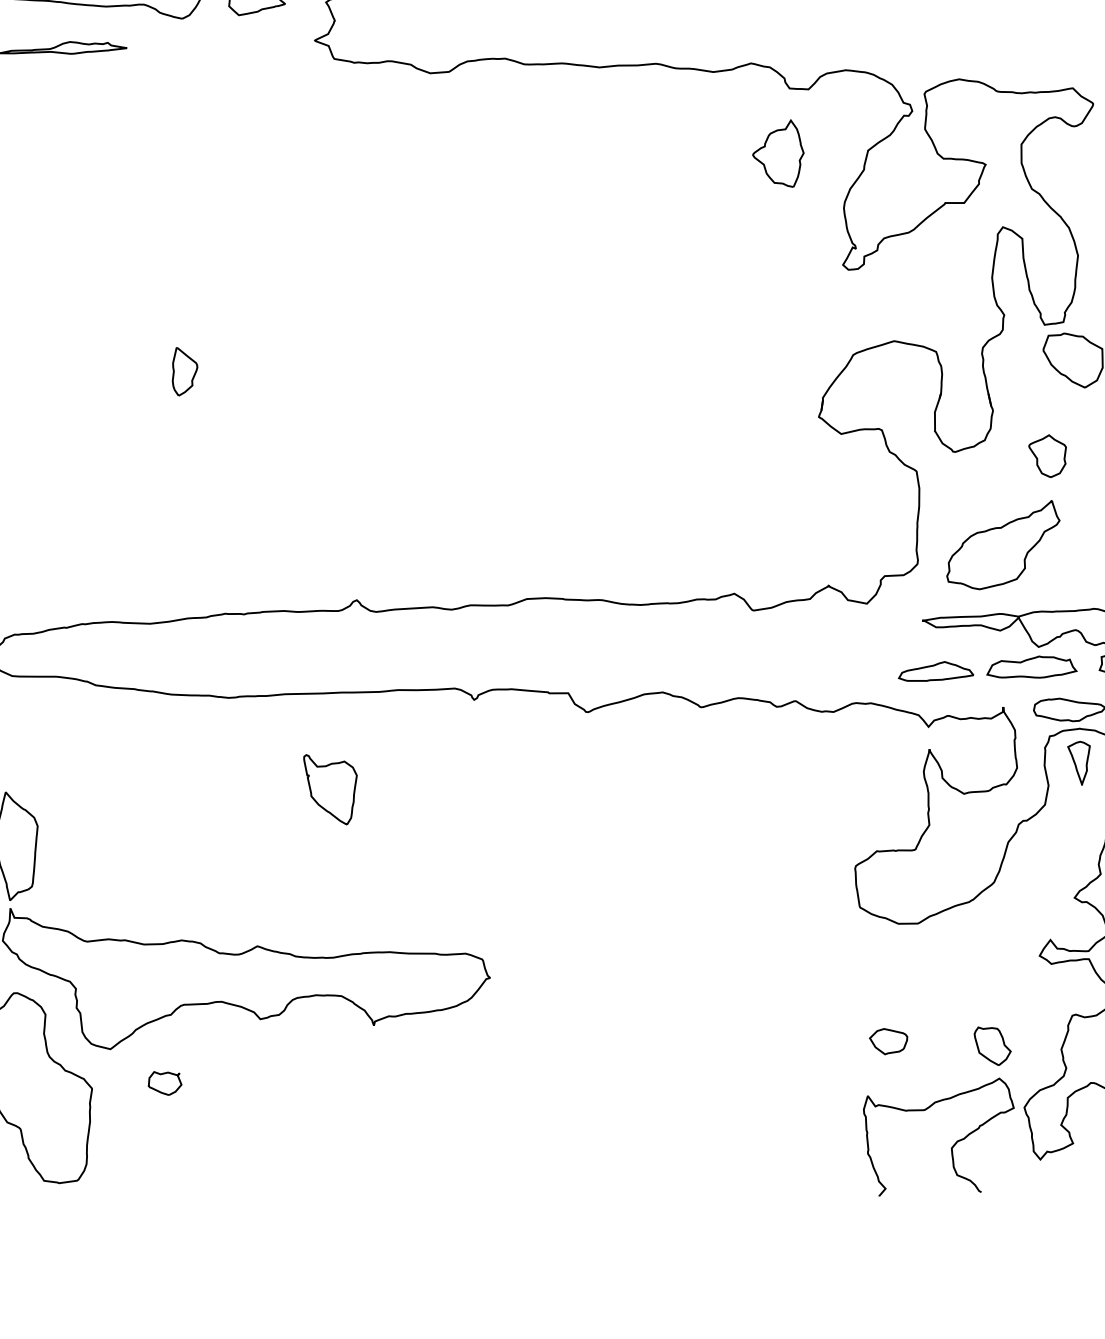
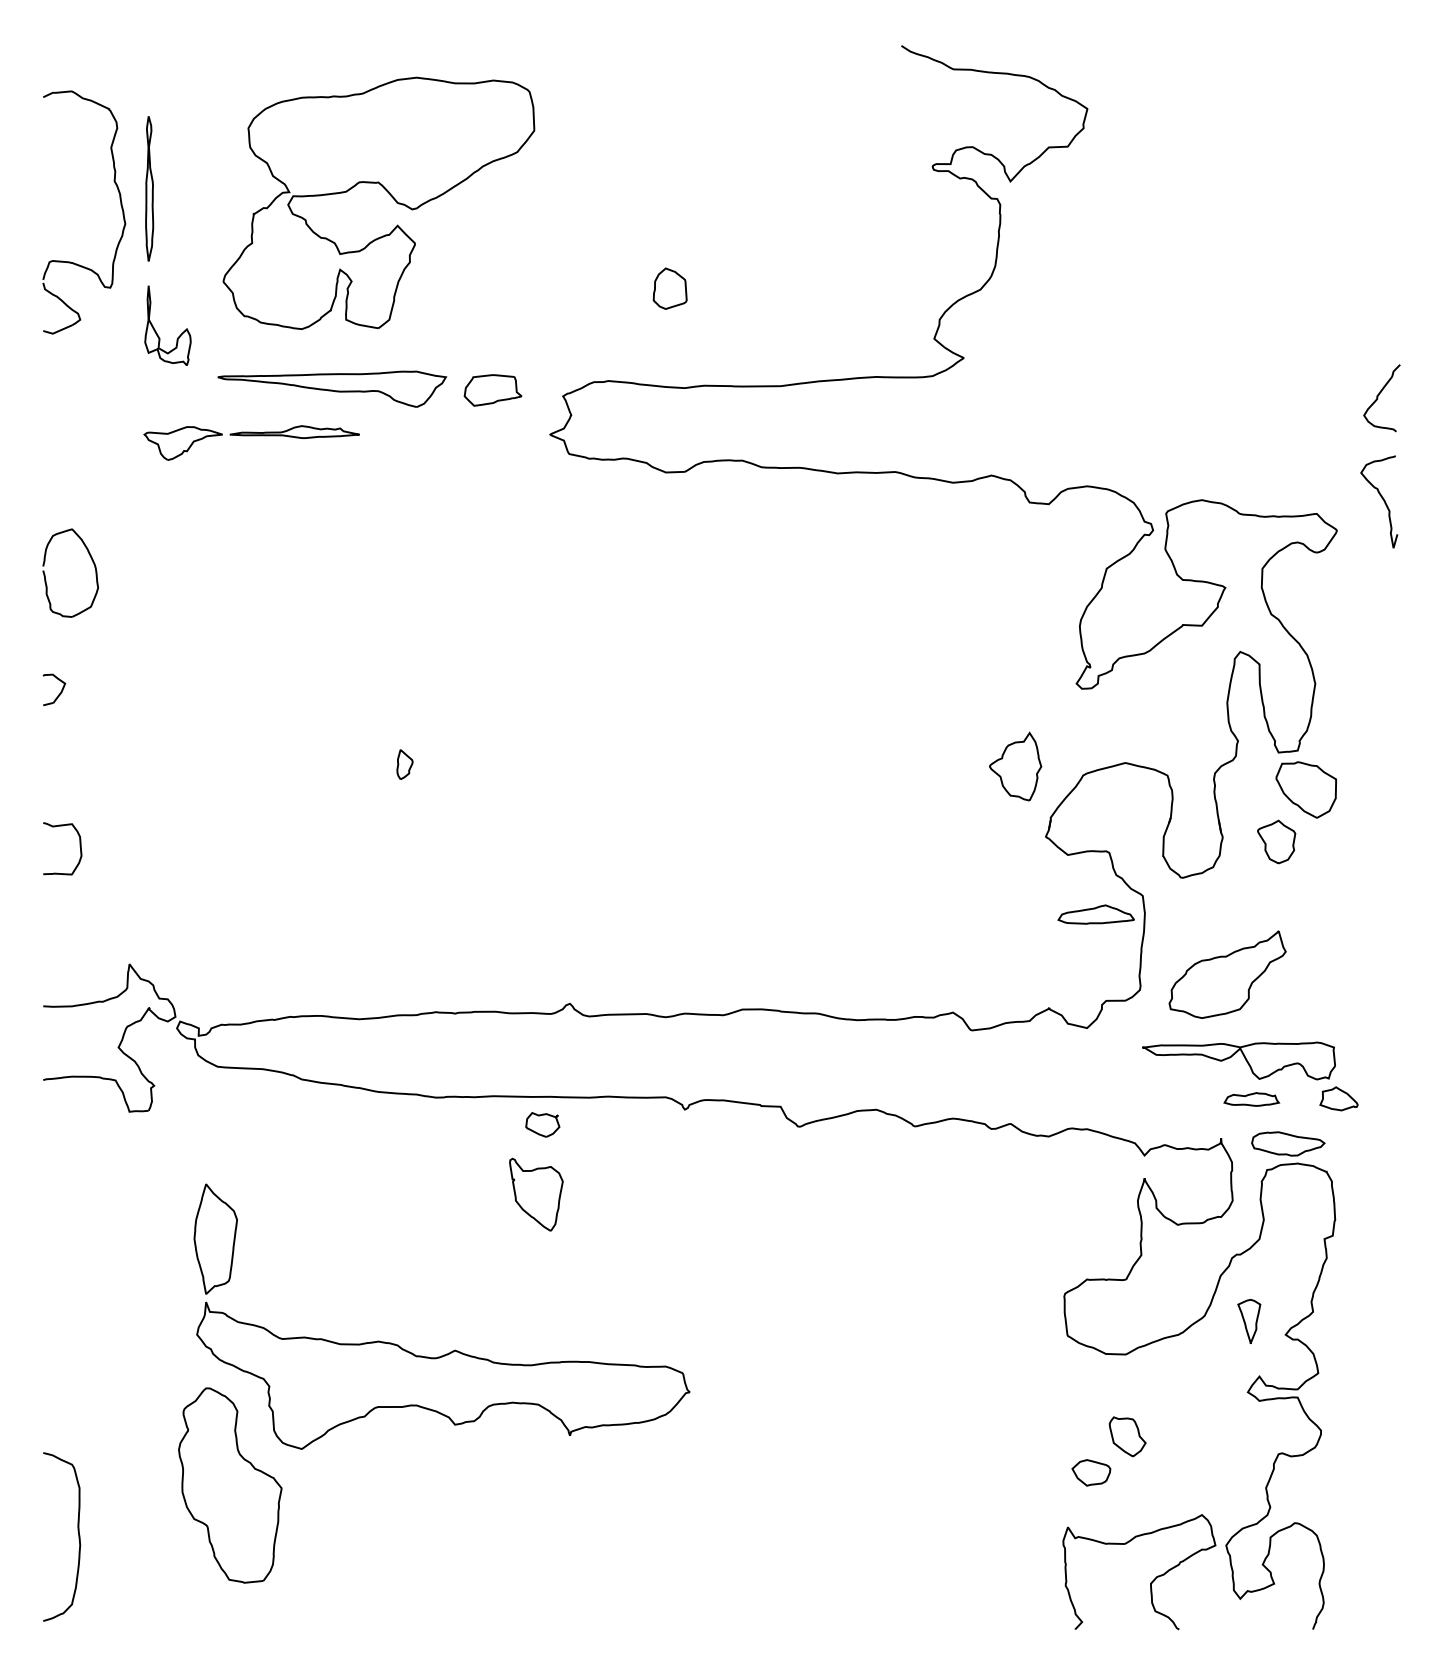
part: (778, 154) -> (1015, 766), moved
part: (184, 371) -> (404, 764), size x0.6
part: (1047, 455) -> (1276, 841), moved
part: (1031, 667) -> (1251, 1099), size x0.6
part: (935, 671) -> (1095, 914), moved
part: (1079, 763) -> (1249, 1321), moved
part: (992, 1045) -> (1127, 1436), moved
part: (164, 1082) -> (542, 1124), moved

